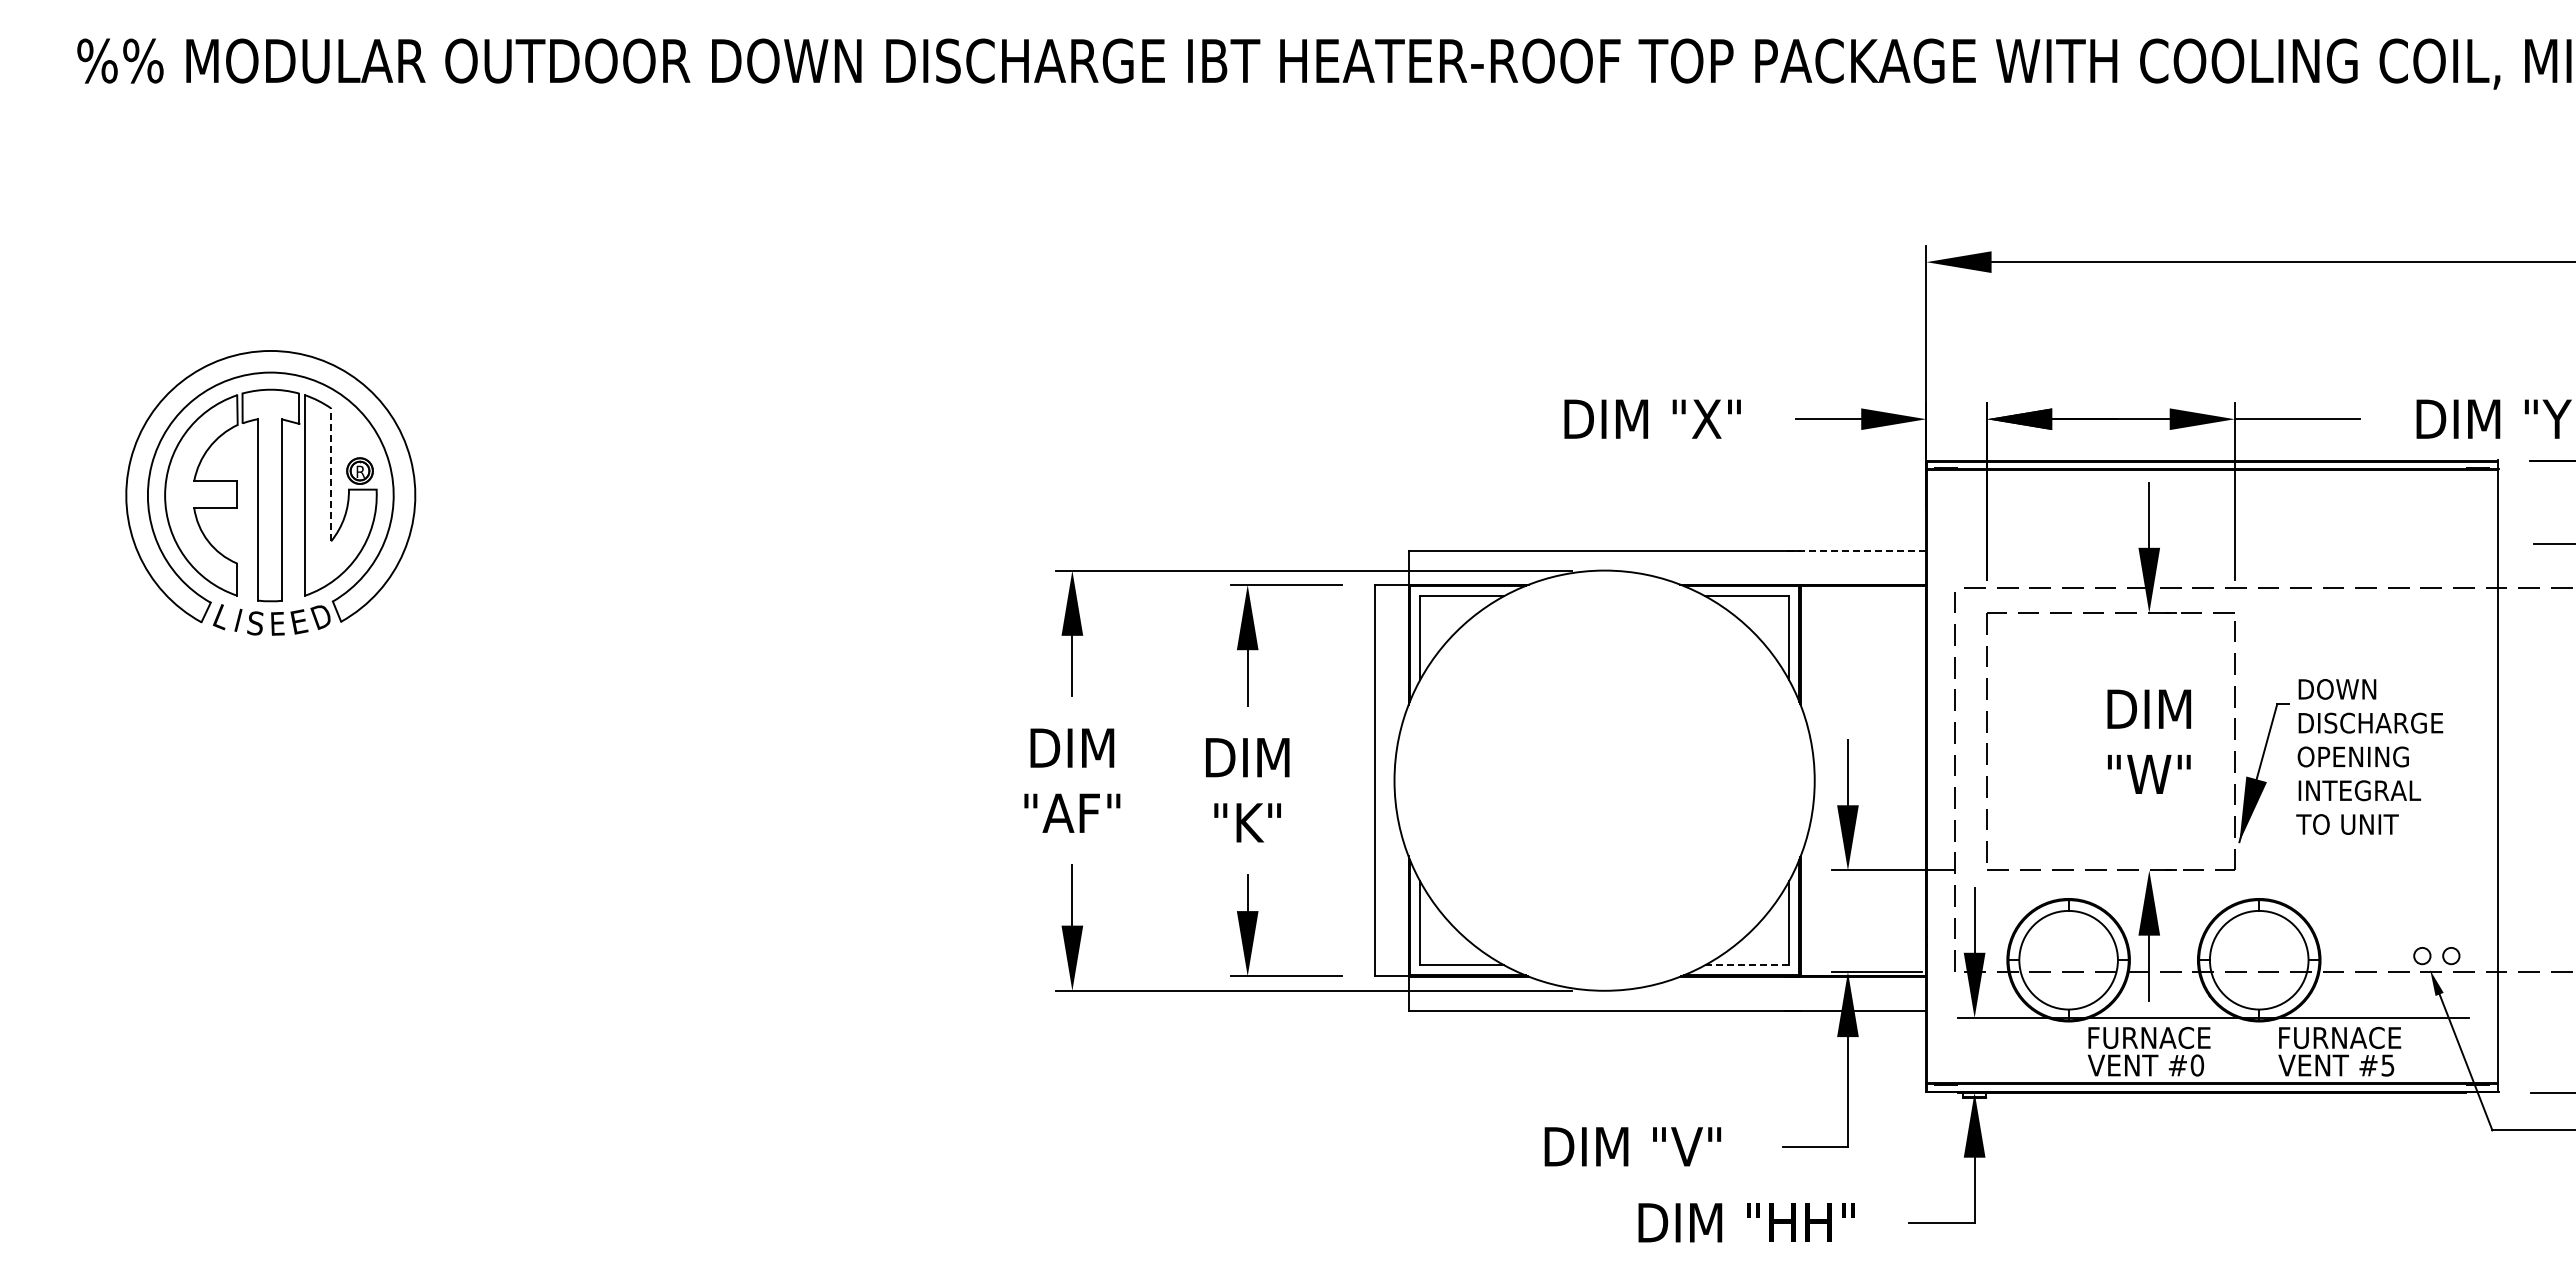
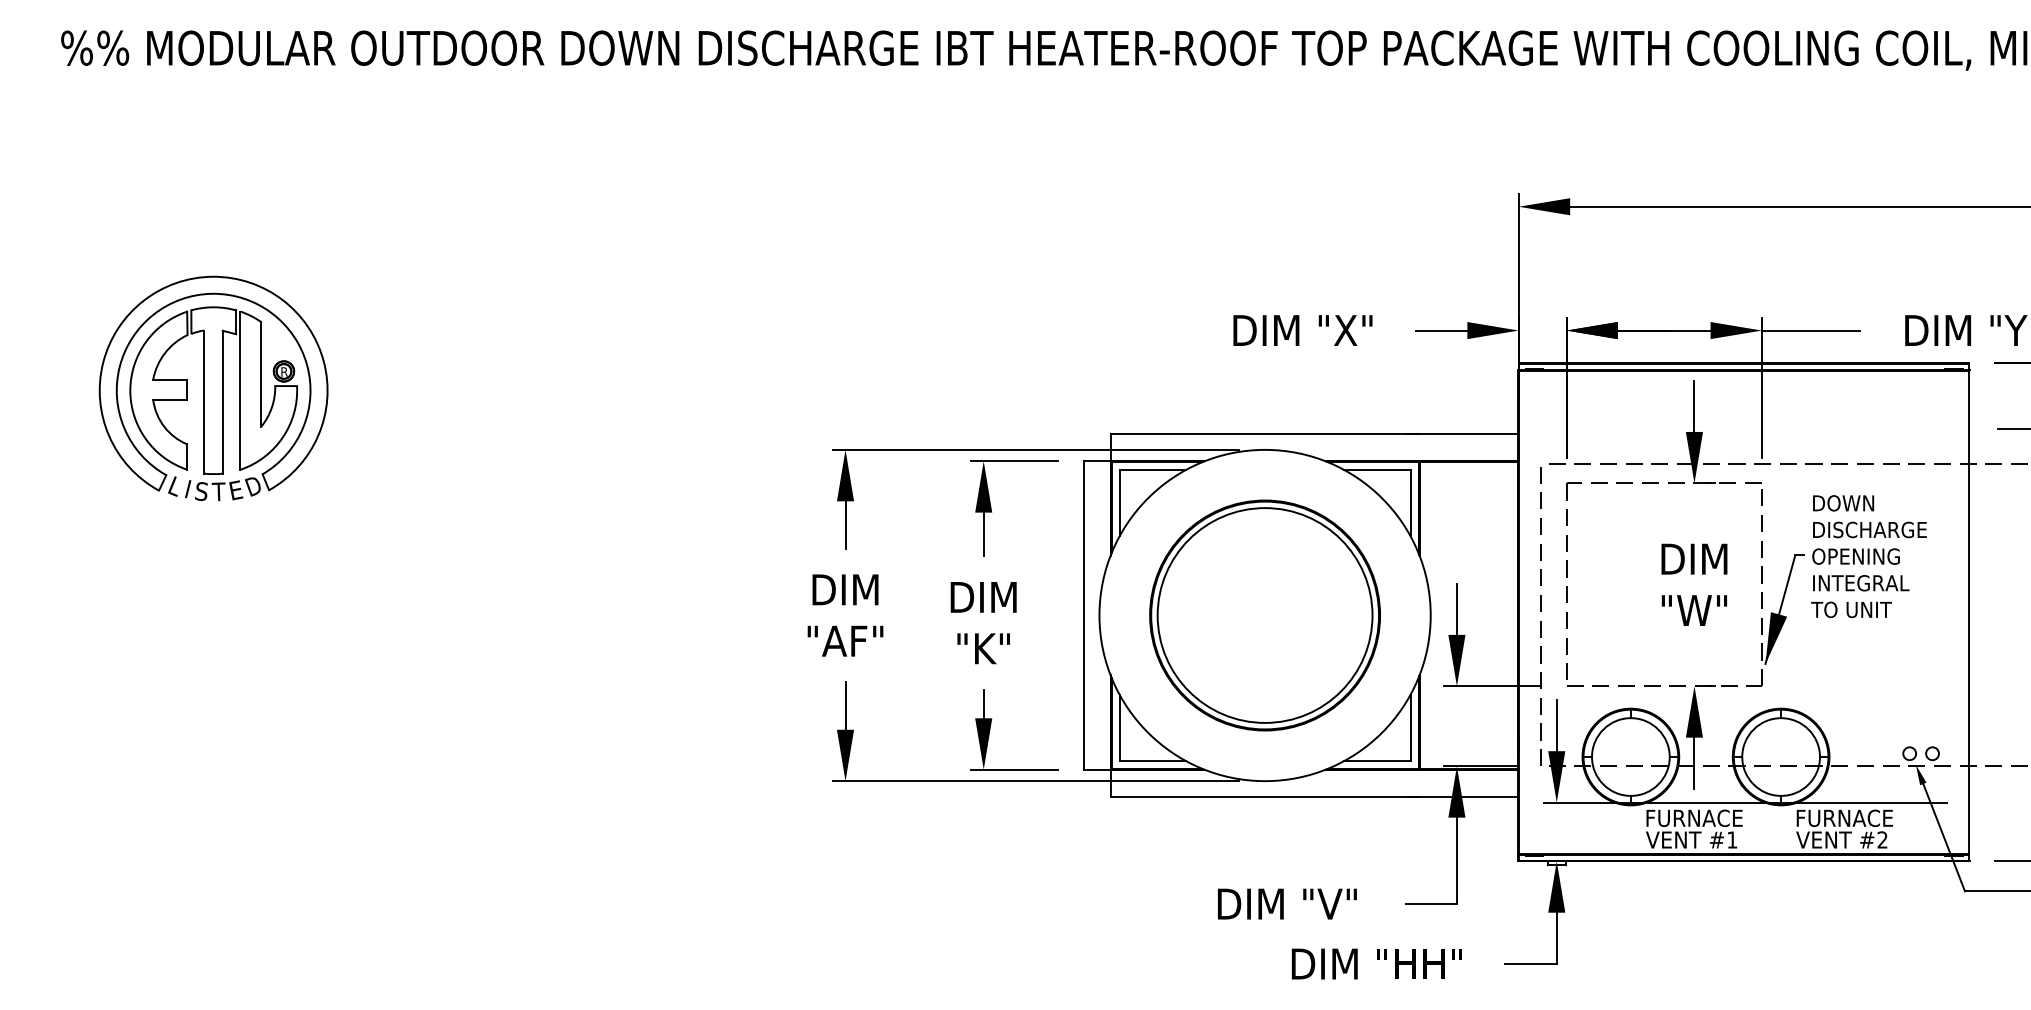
line: (331, 474) -> (261, 374), dashed -> solid
line: (1855, 550) -> (1462, 434), dashed -> solid
text: (276, 623) -> (218, 491), E -> T
text: (2369, 756) -> (1868, 556), moved
part: (1604, 780) -> (1264, 615), added
line: (1747, 965) -> (1377, 761), dashed -> solid
text: (2197, 1065) -> (1732, 840), #0 -> #1
text: (2387, 1065) -> (1882, 840), #5 -> #2

